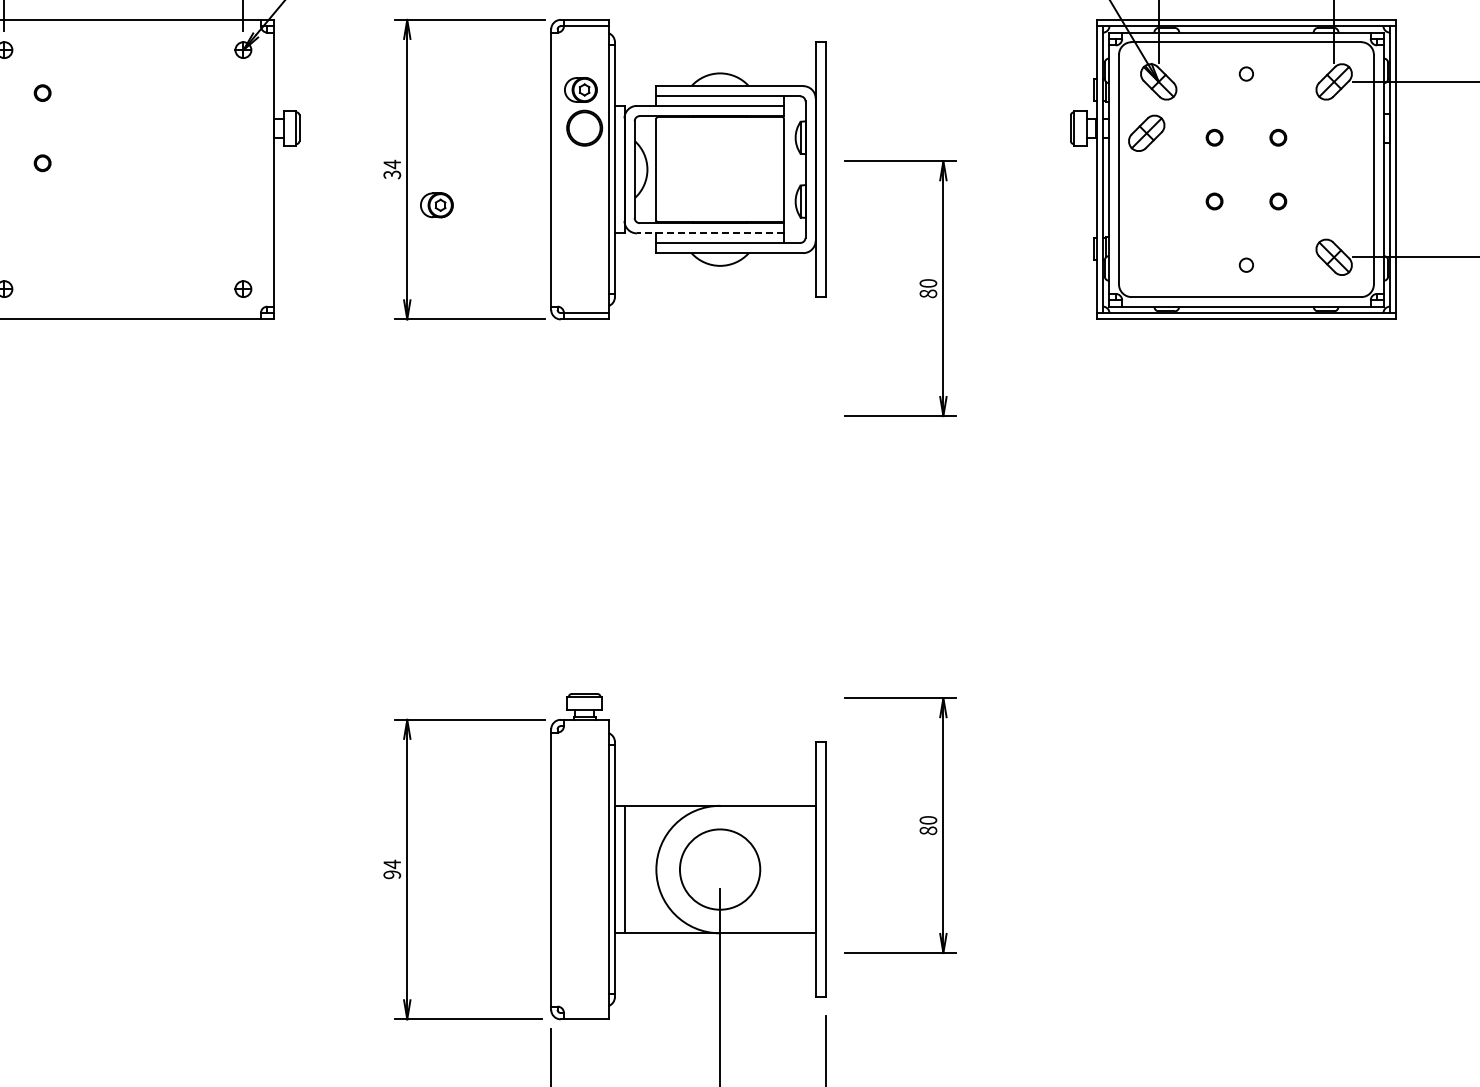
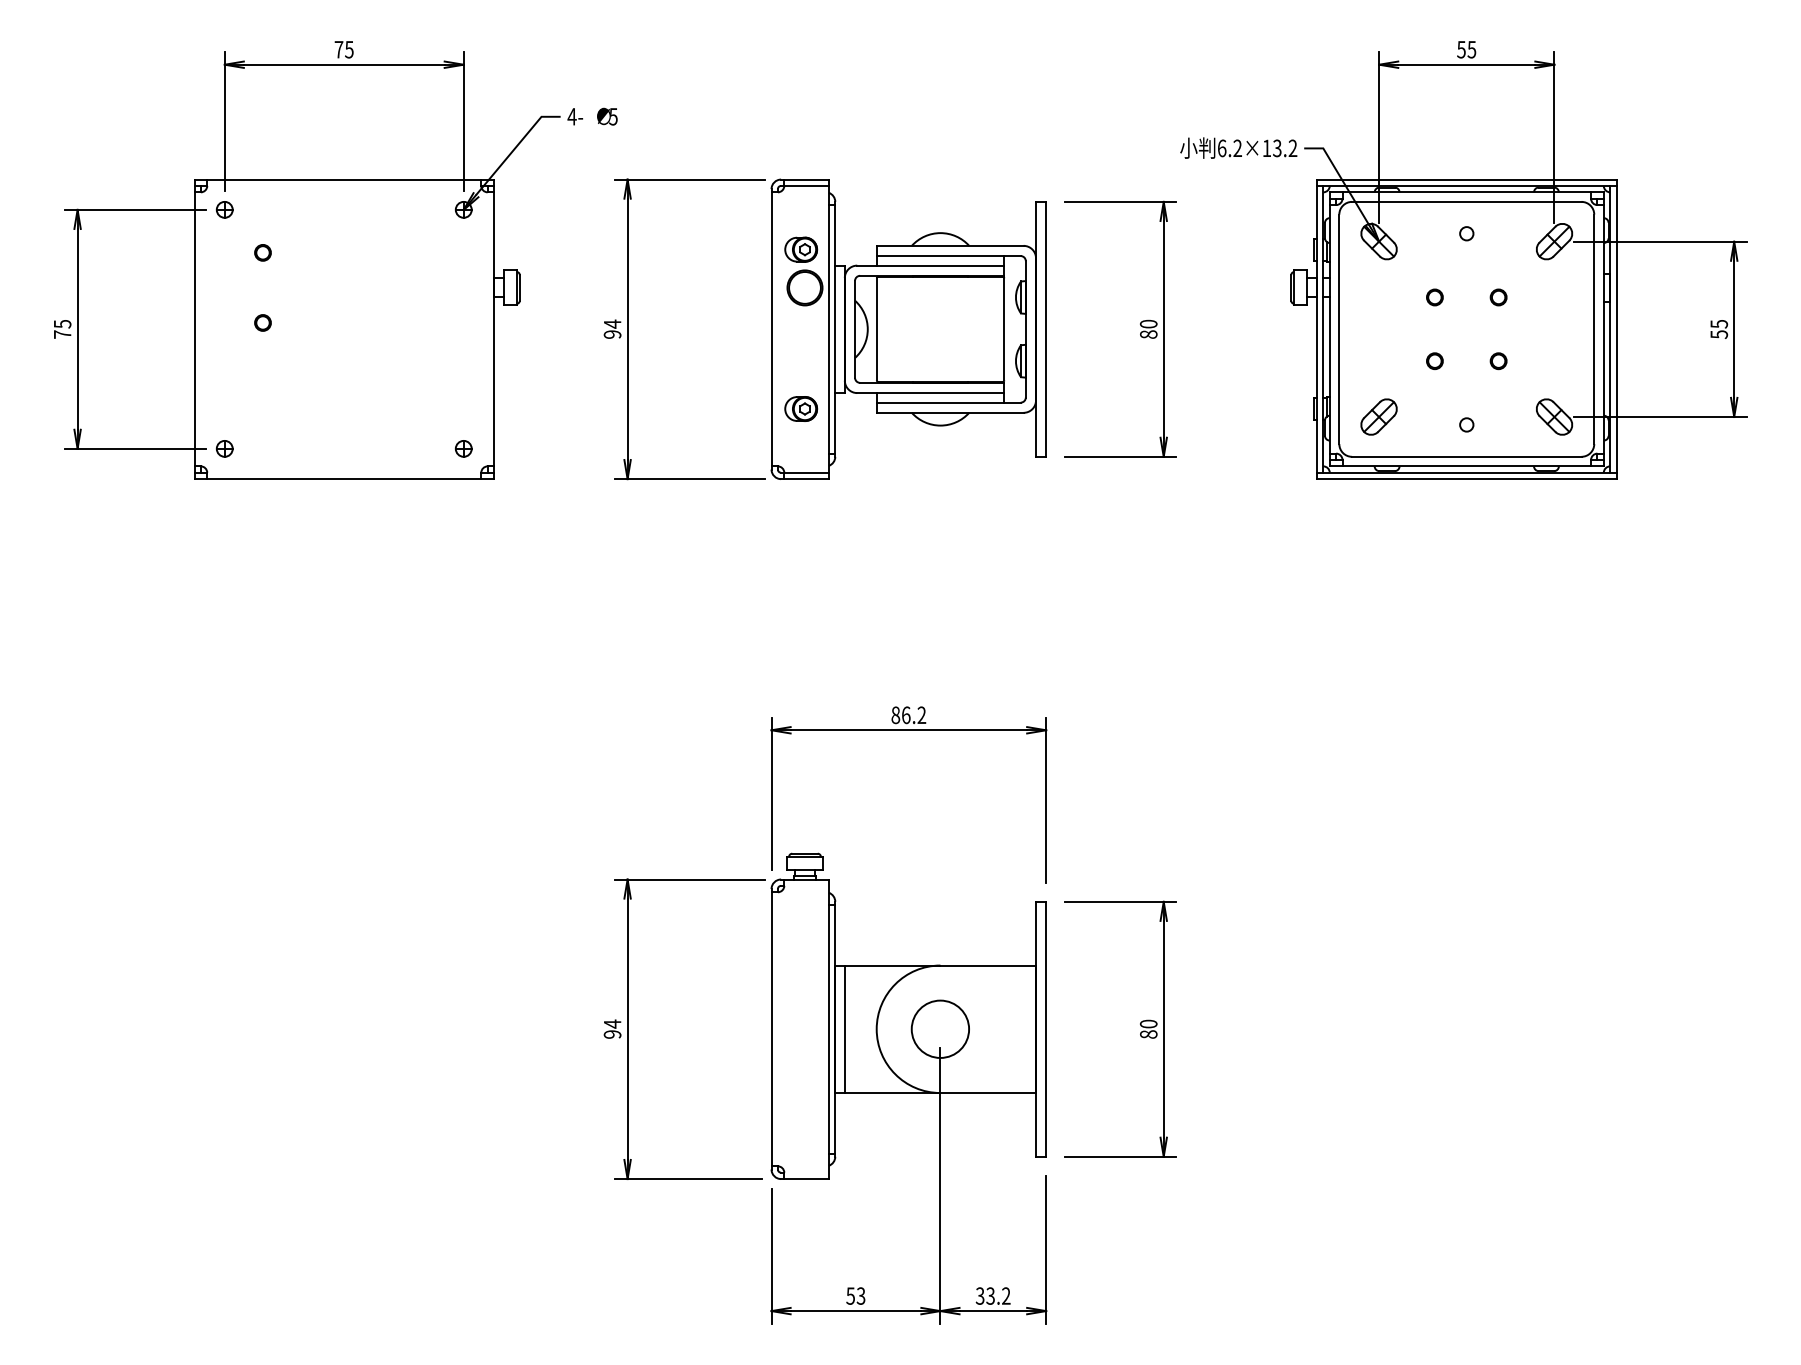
part: (1146, 132) -> (1378, 416), moved
text: (392, 174) -> (612, 334), 34 -> 94
part: (437, 204) -> (801, 408), moved
line: (710, 233) -> (930, 393), dashed -> solid
part: (920, 285) -> (1140, 326), moved
part: (688, 570) -> (908, 730), added
part: (920, 821) -> (1140, 1025), moved
circle: (720, 868) -> (940, 1028), size x0.71

